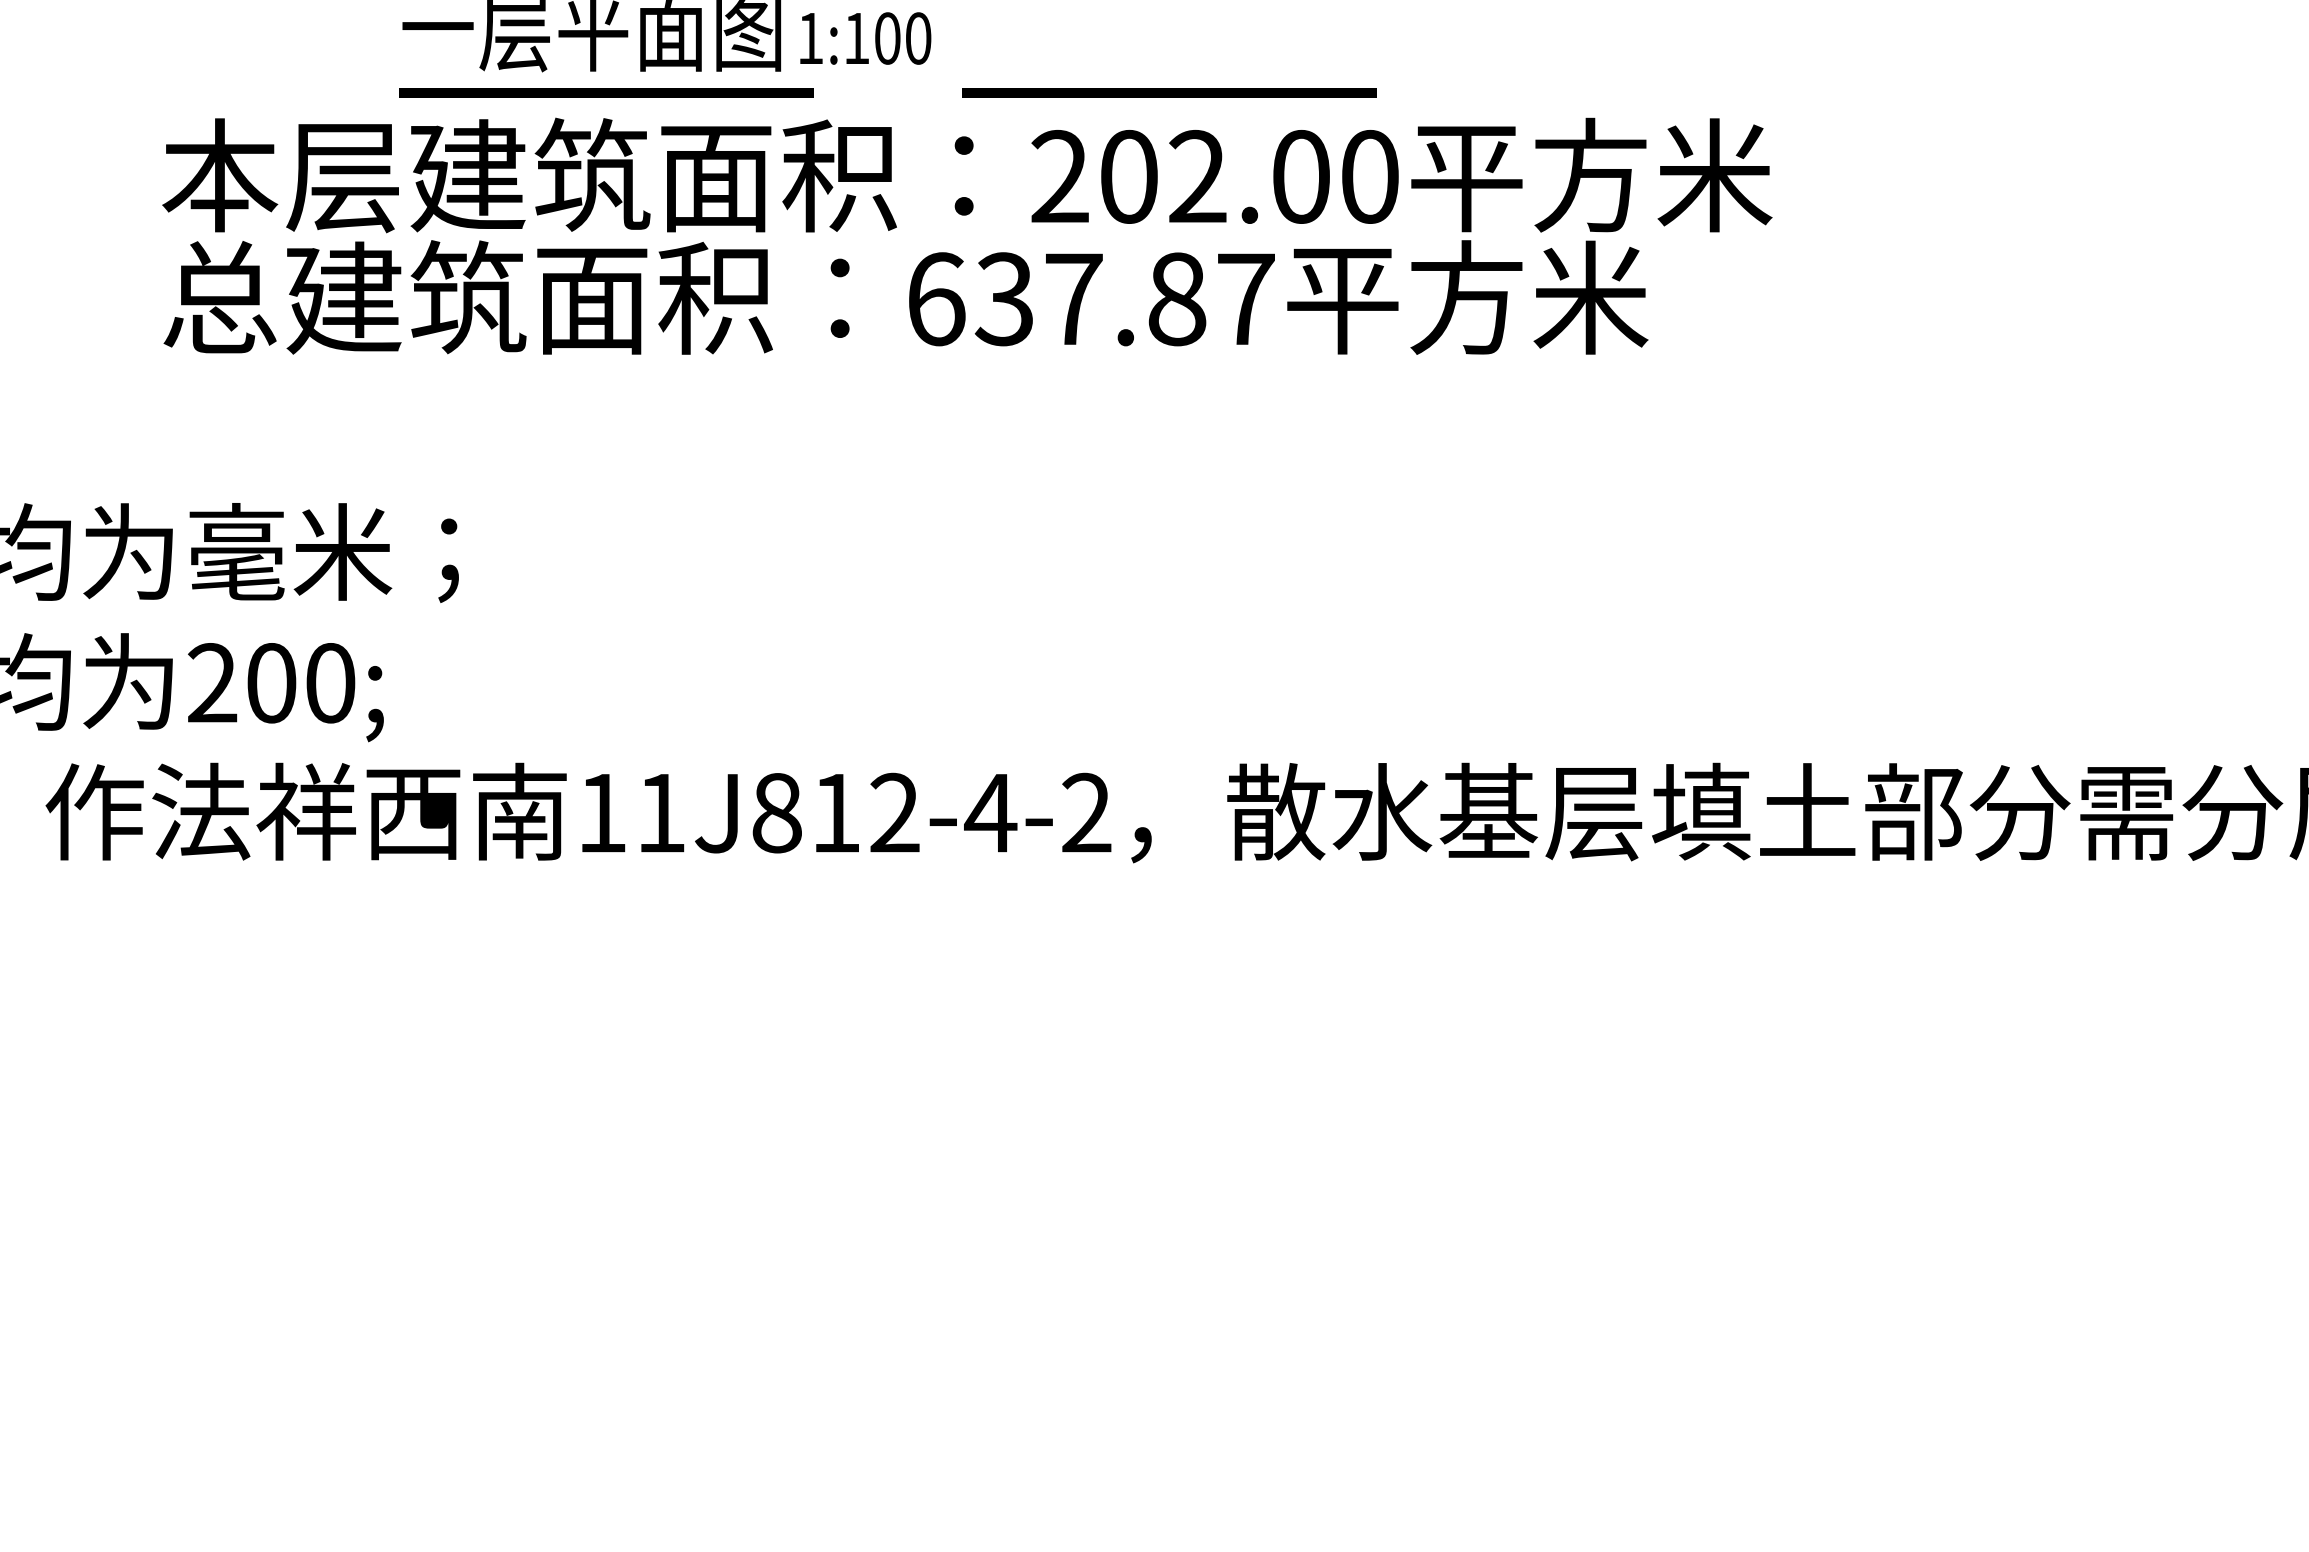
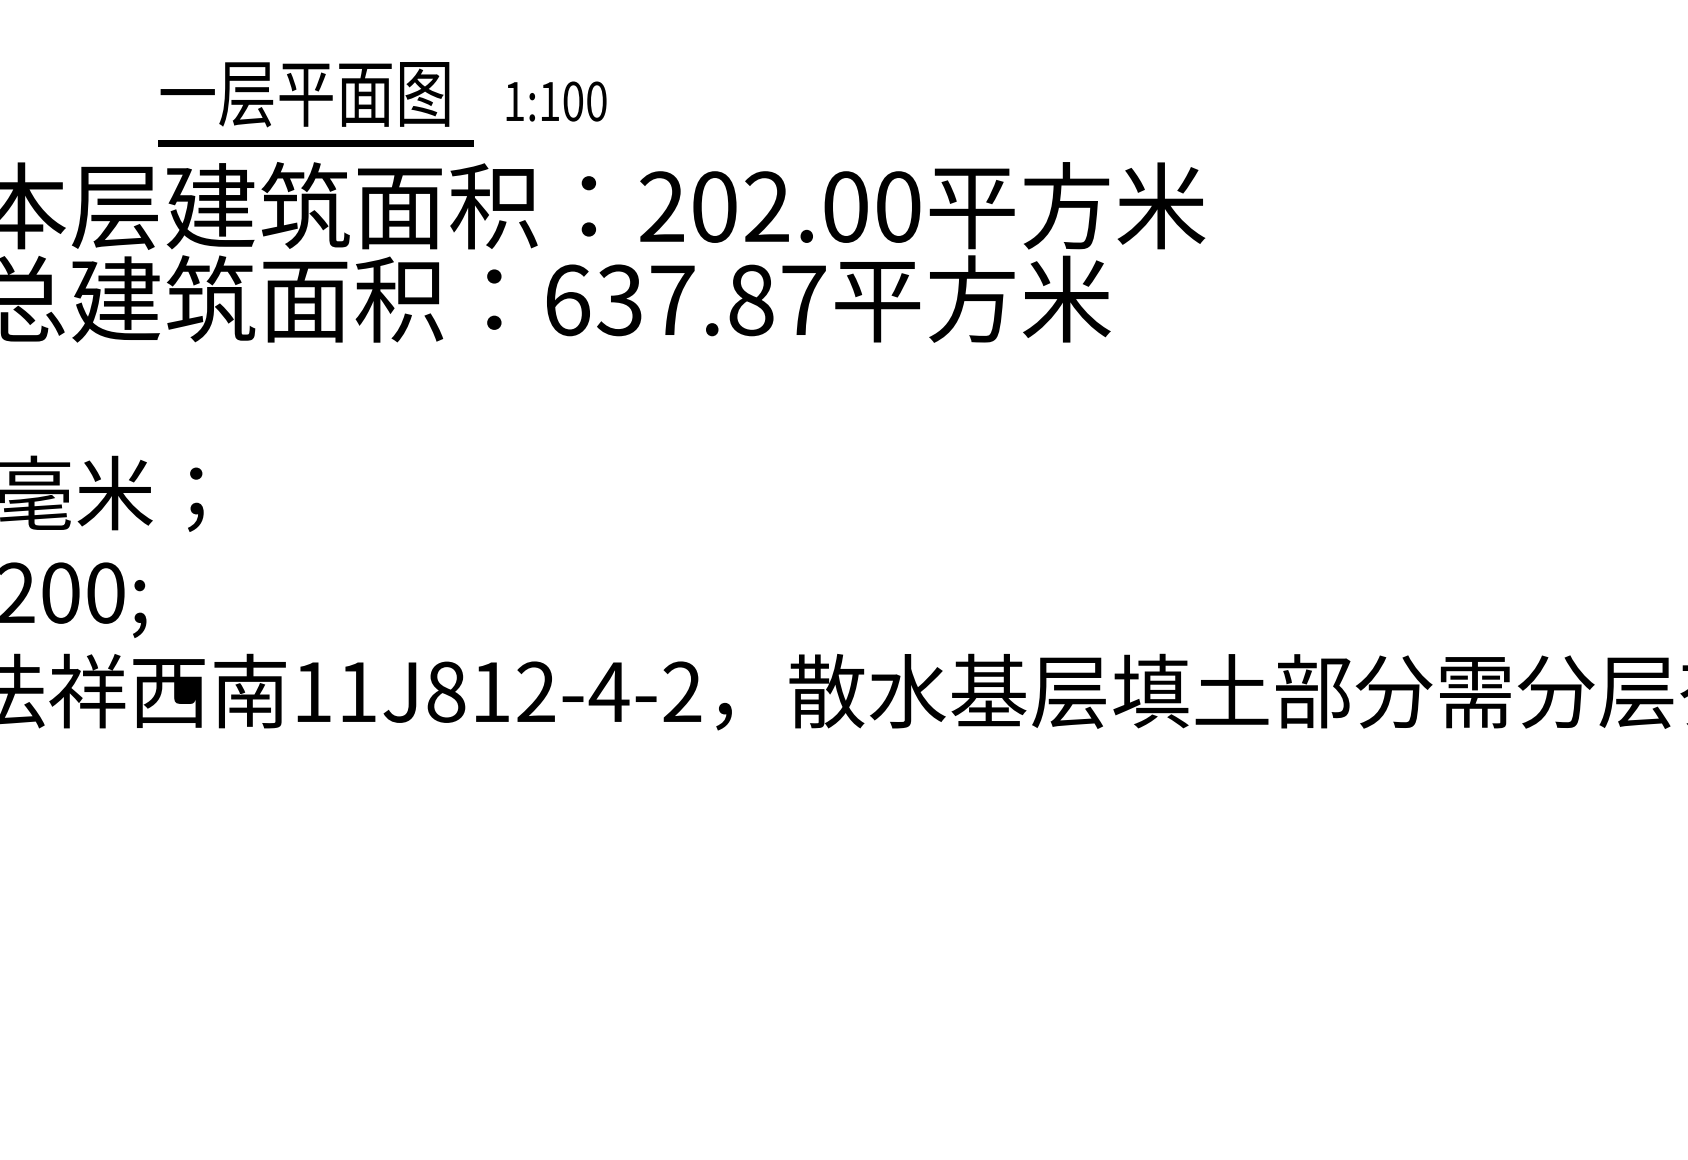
text: (865, 38) -> (556, 101), moved
line: (1169, 92) -> (745, 142), removed

